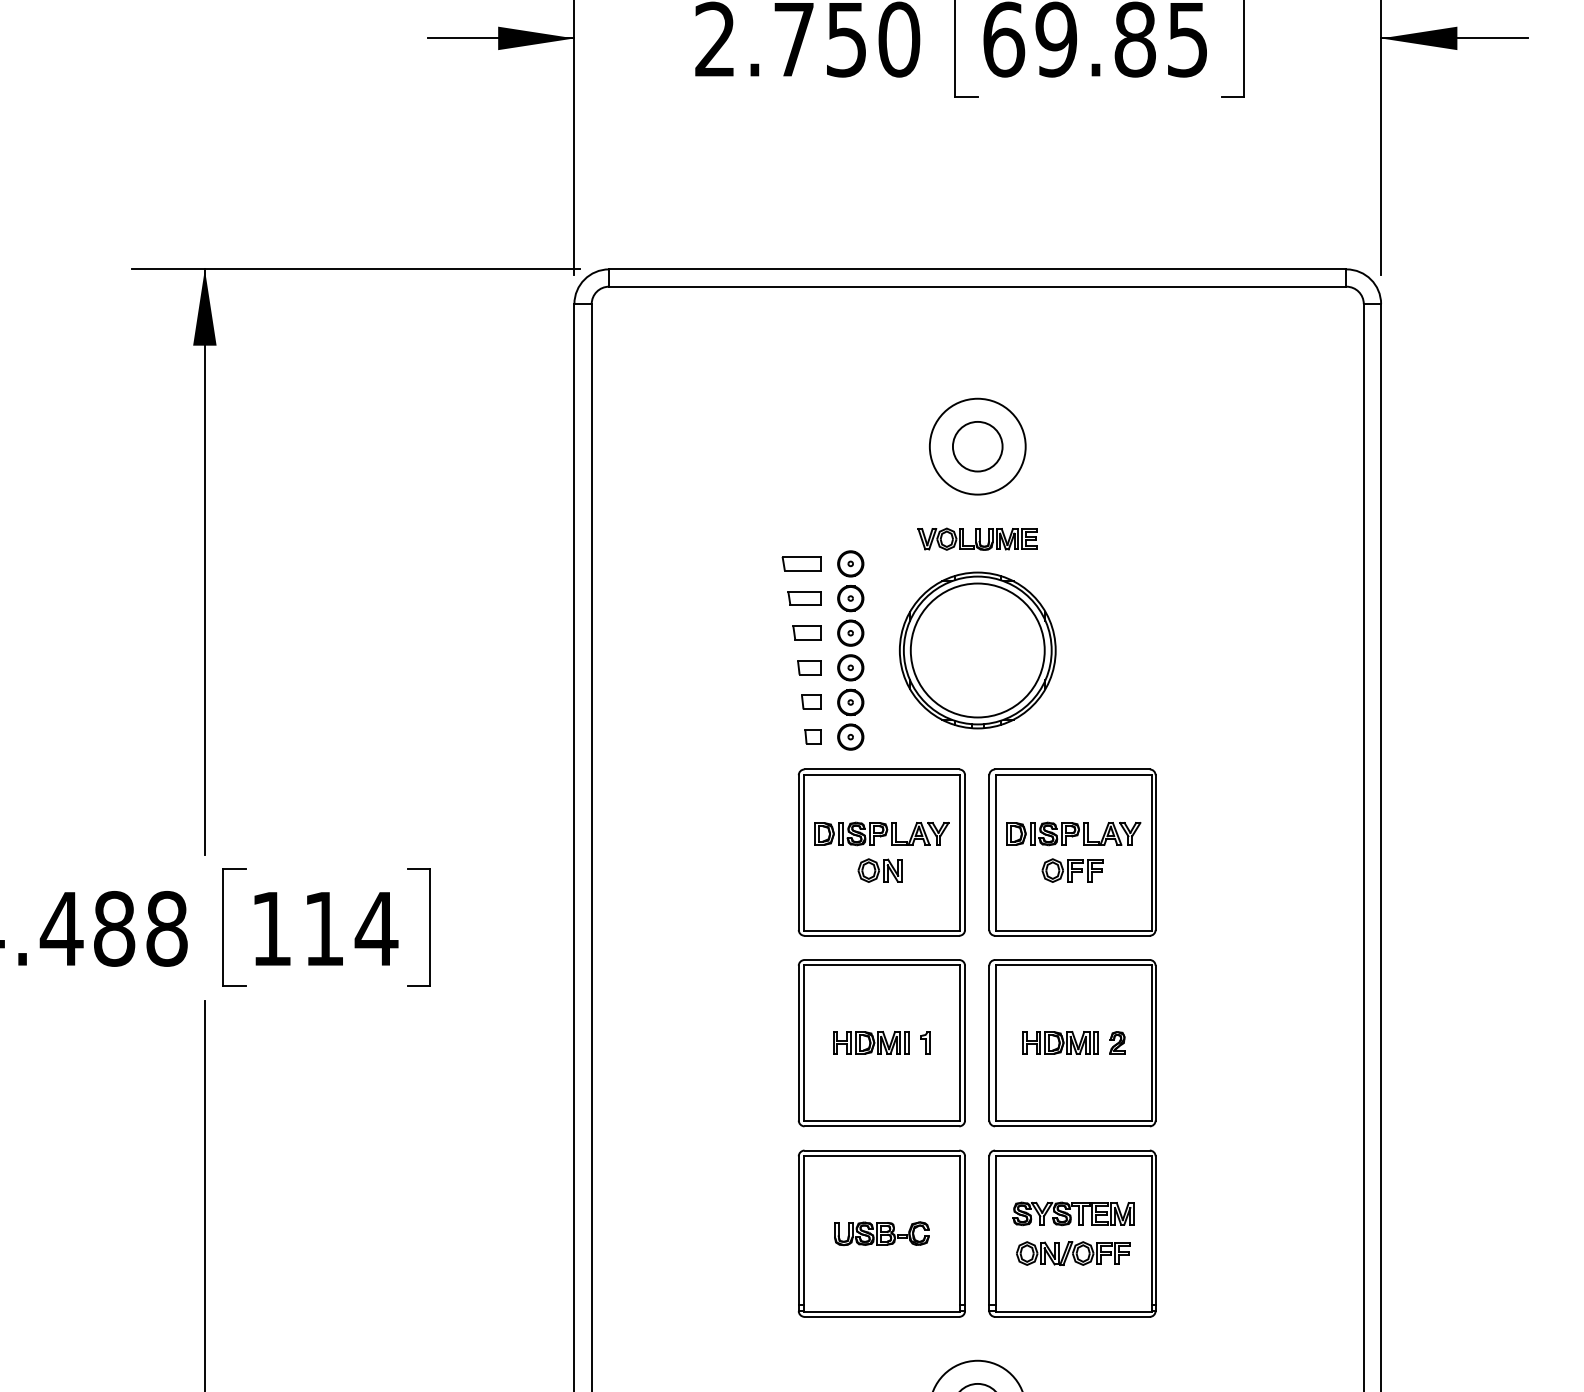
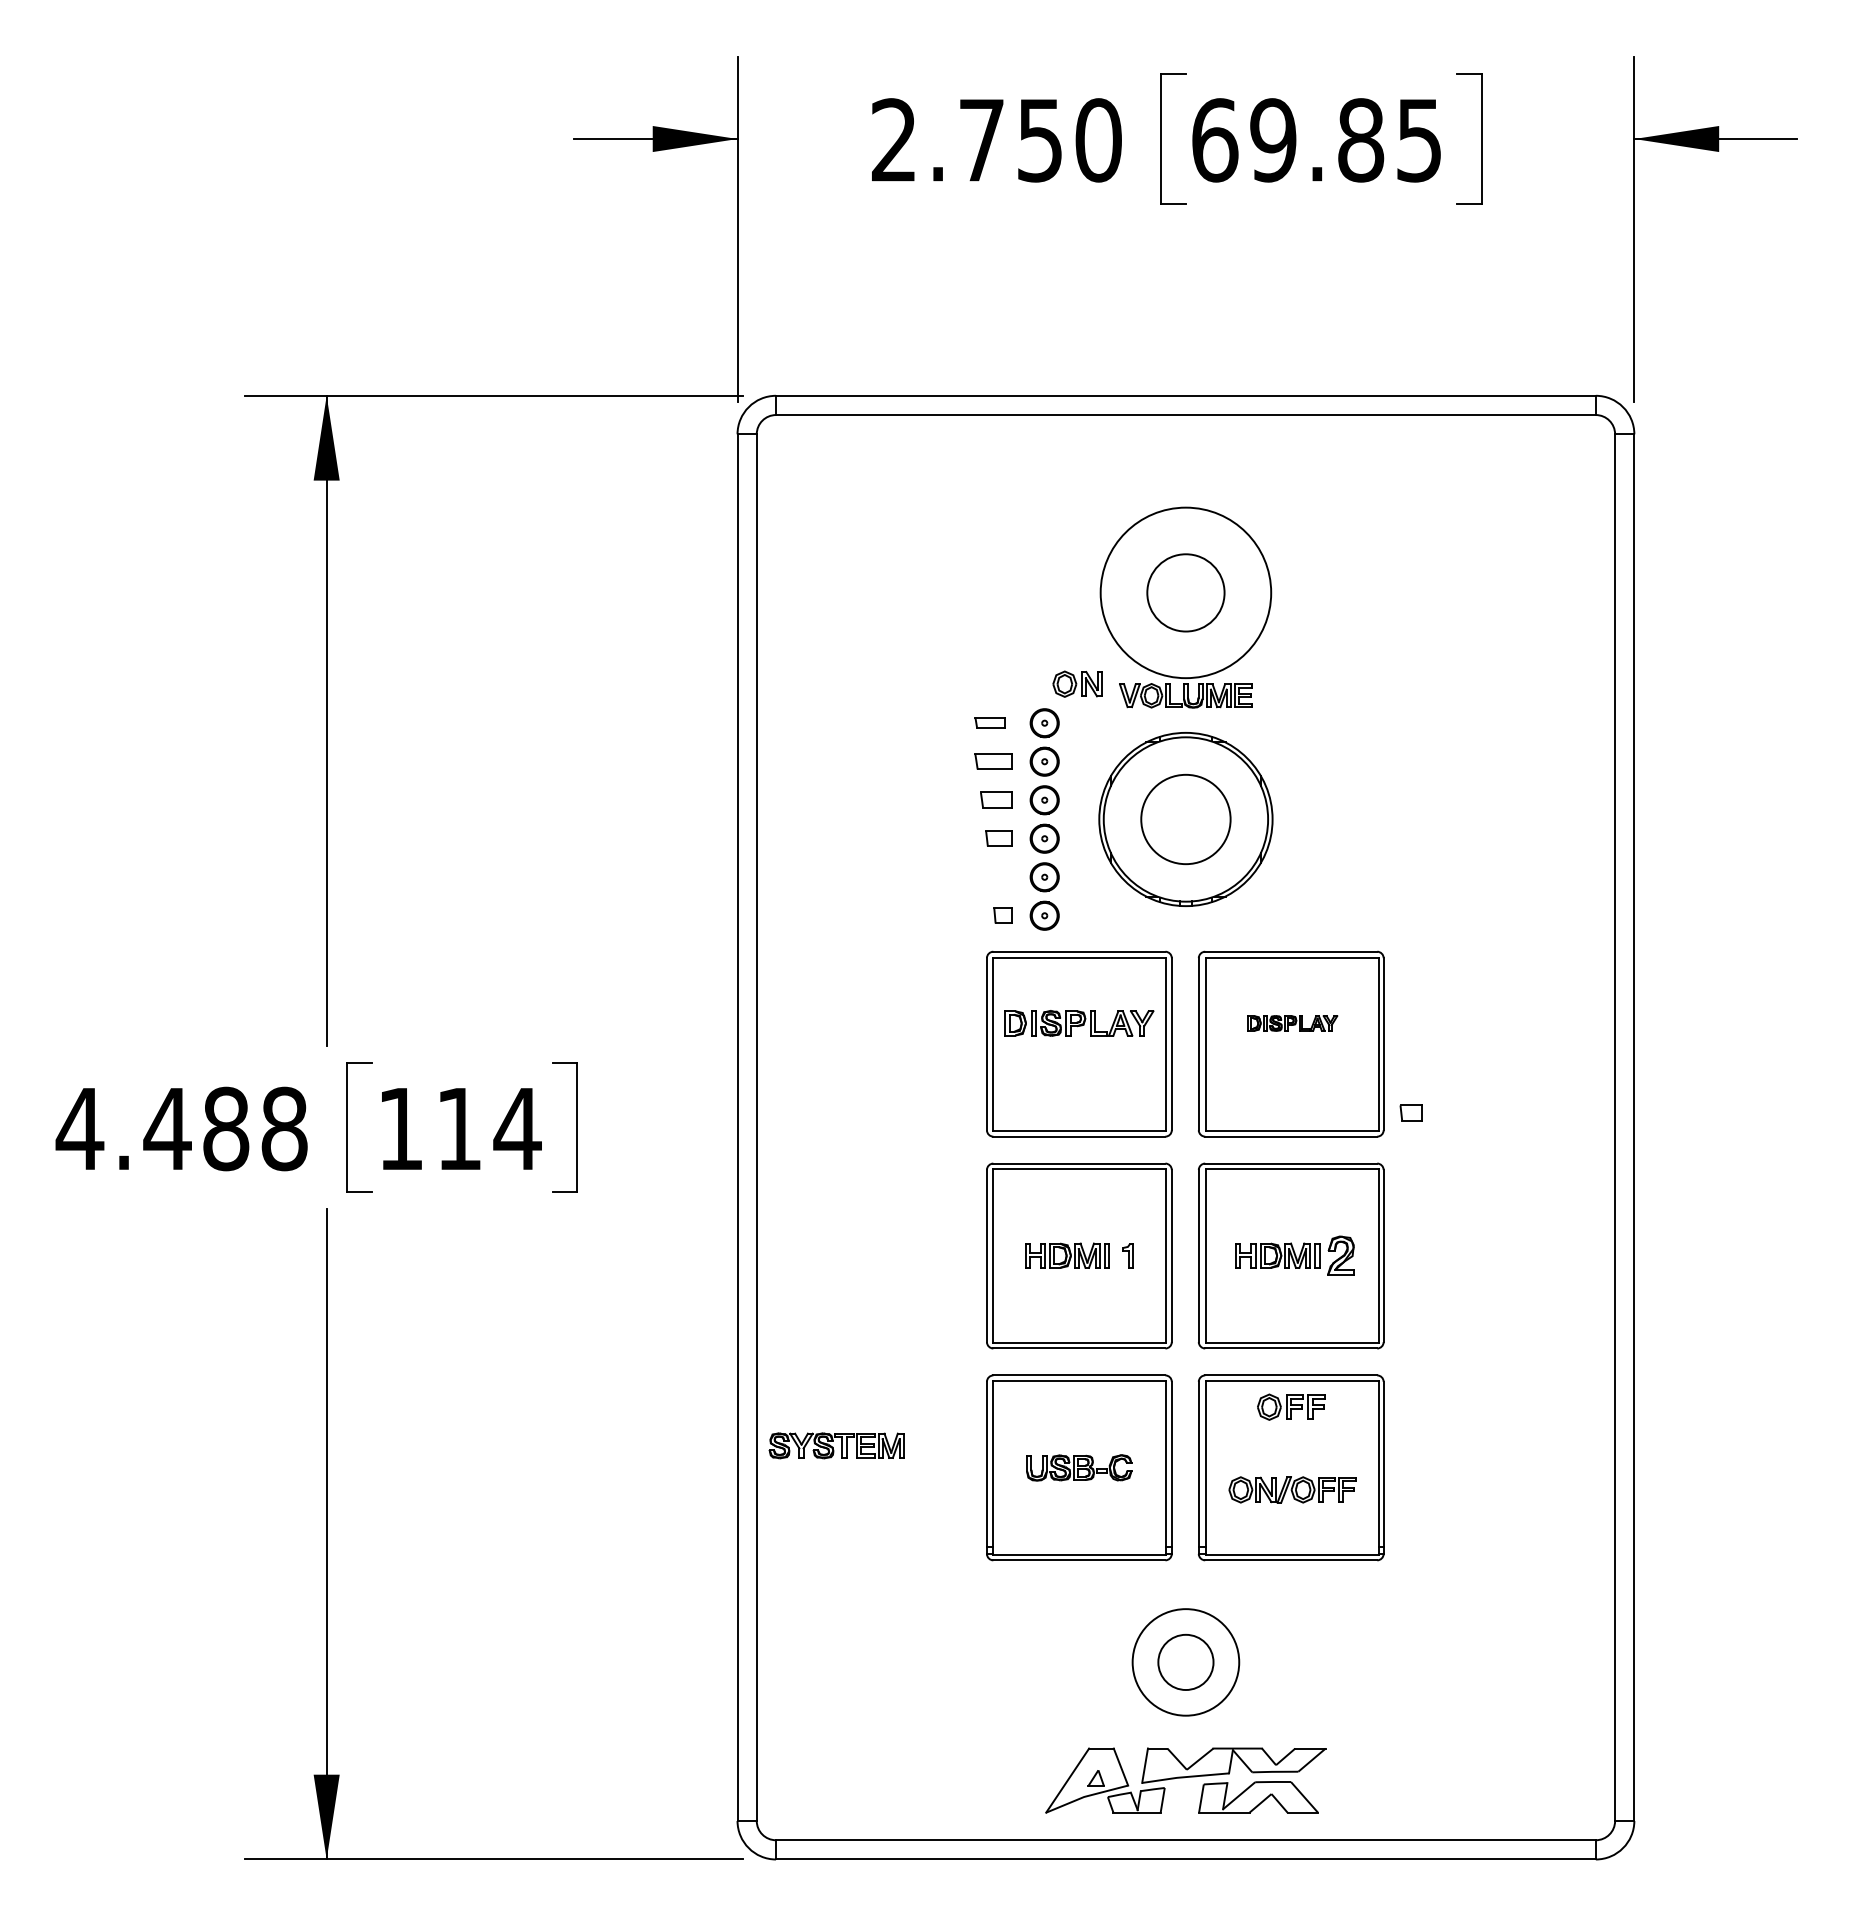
circle: (977, 446) -> (1185, 592), size x1.4
circle: (977, 446) -> (1185, 592), size x1.6
part: (801, 563) -> (990, 722), size x0.7
circle: (977, 650) -> (1185, 819), size x0.6
part: (810, 701) -> (1410, 1112), moved
part: (1073, 834) -> (1292, 1023), size x0.6
part: (880, 869) -> (1077, 683), moved
part: (1072, 869) -> (1291, 1406), moved
part: (1117, 1042) -> (1341, 1255), size x1.6
part: (1073, 1213) -> (836, 1445), moved

